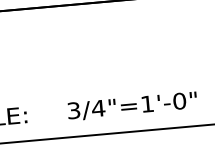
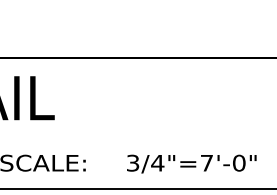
text: (147, 104) -> (206, 163), 3/4"=1'-0" -> 3/4"=7'-0"

